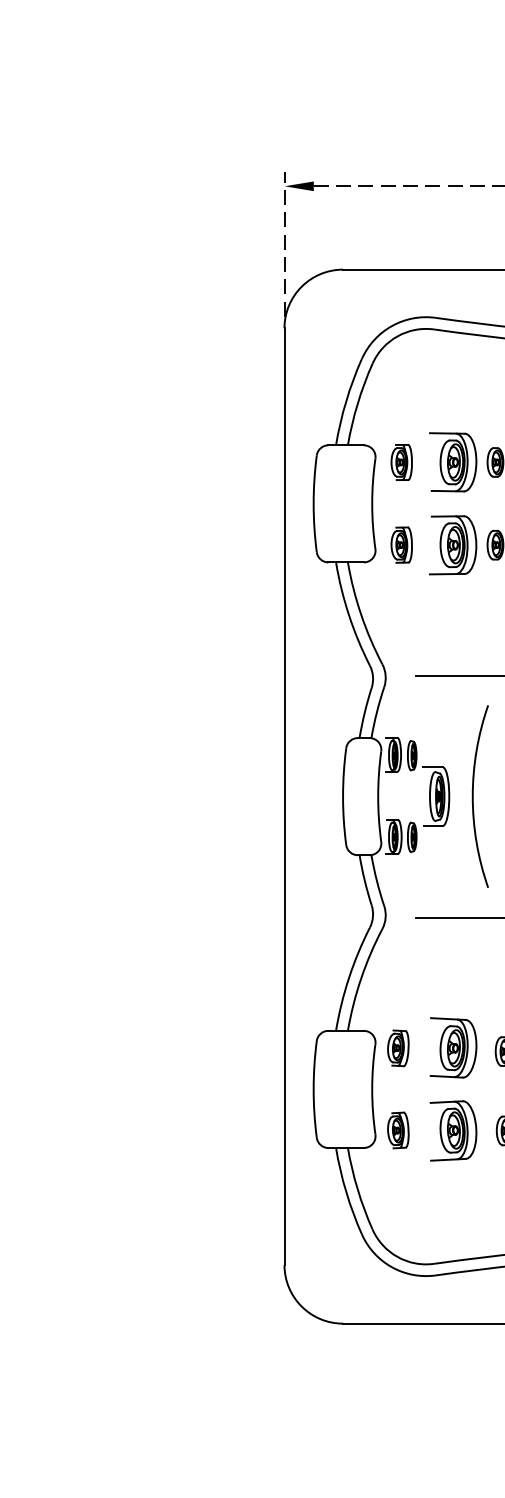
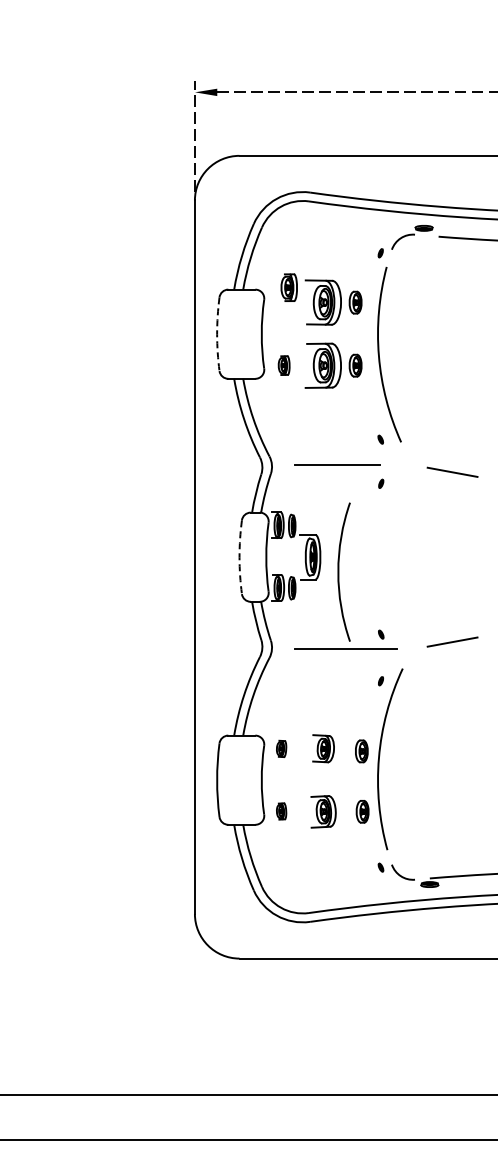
part: (400, 462) -> (288, 287), moved
arc: (314, 504) -> (217, 334), solid -> dashed
part: (400, 544) -> (283, 365), size x0.7
arc: (474, 795) -> (339, 571), moved
arc: (343, 797) -> (239, 557), solid -> dashed
part: (398, 1047) -> (281, 748), size x0.6
part: (453, 1047) -> (323, 748), size x0.6
part: (398, 1130) -> (281, 811), size x0.6
part: (453, 1130) -> (323, 811), size x0.7

